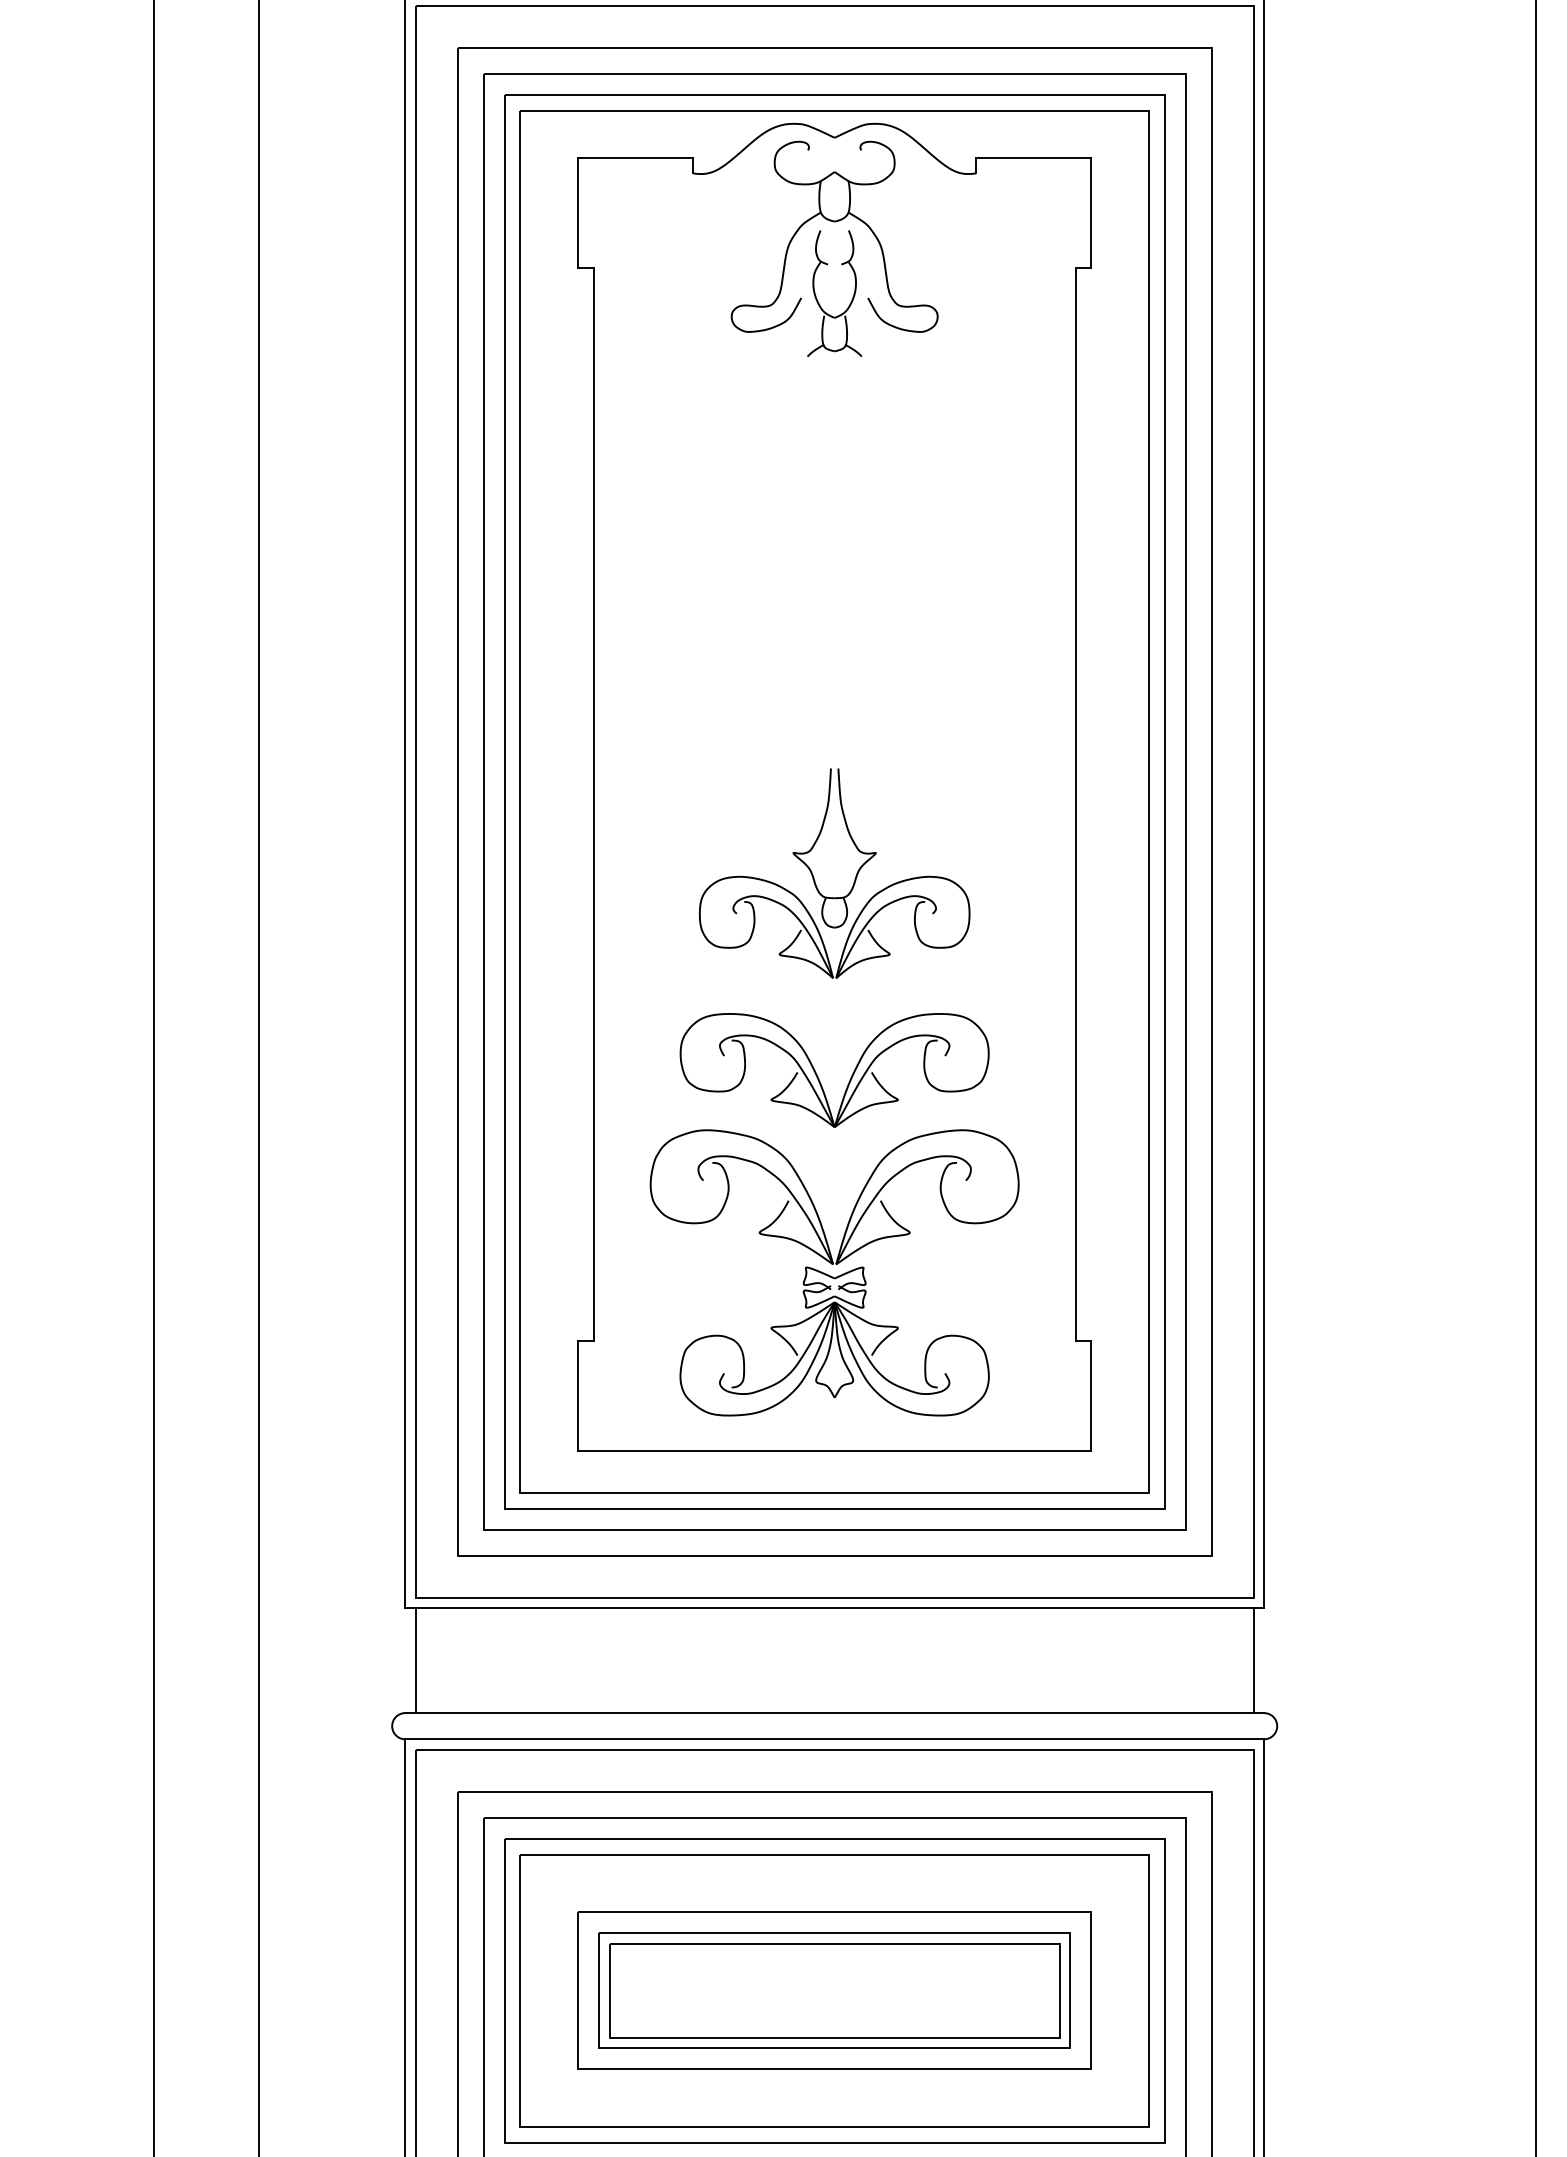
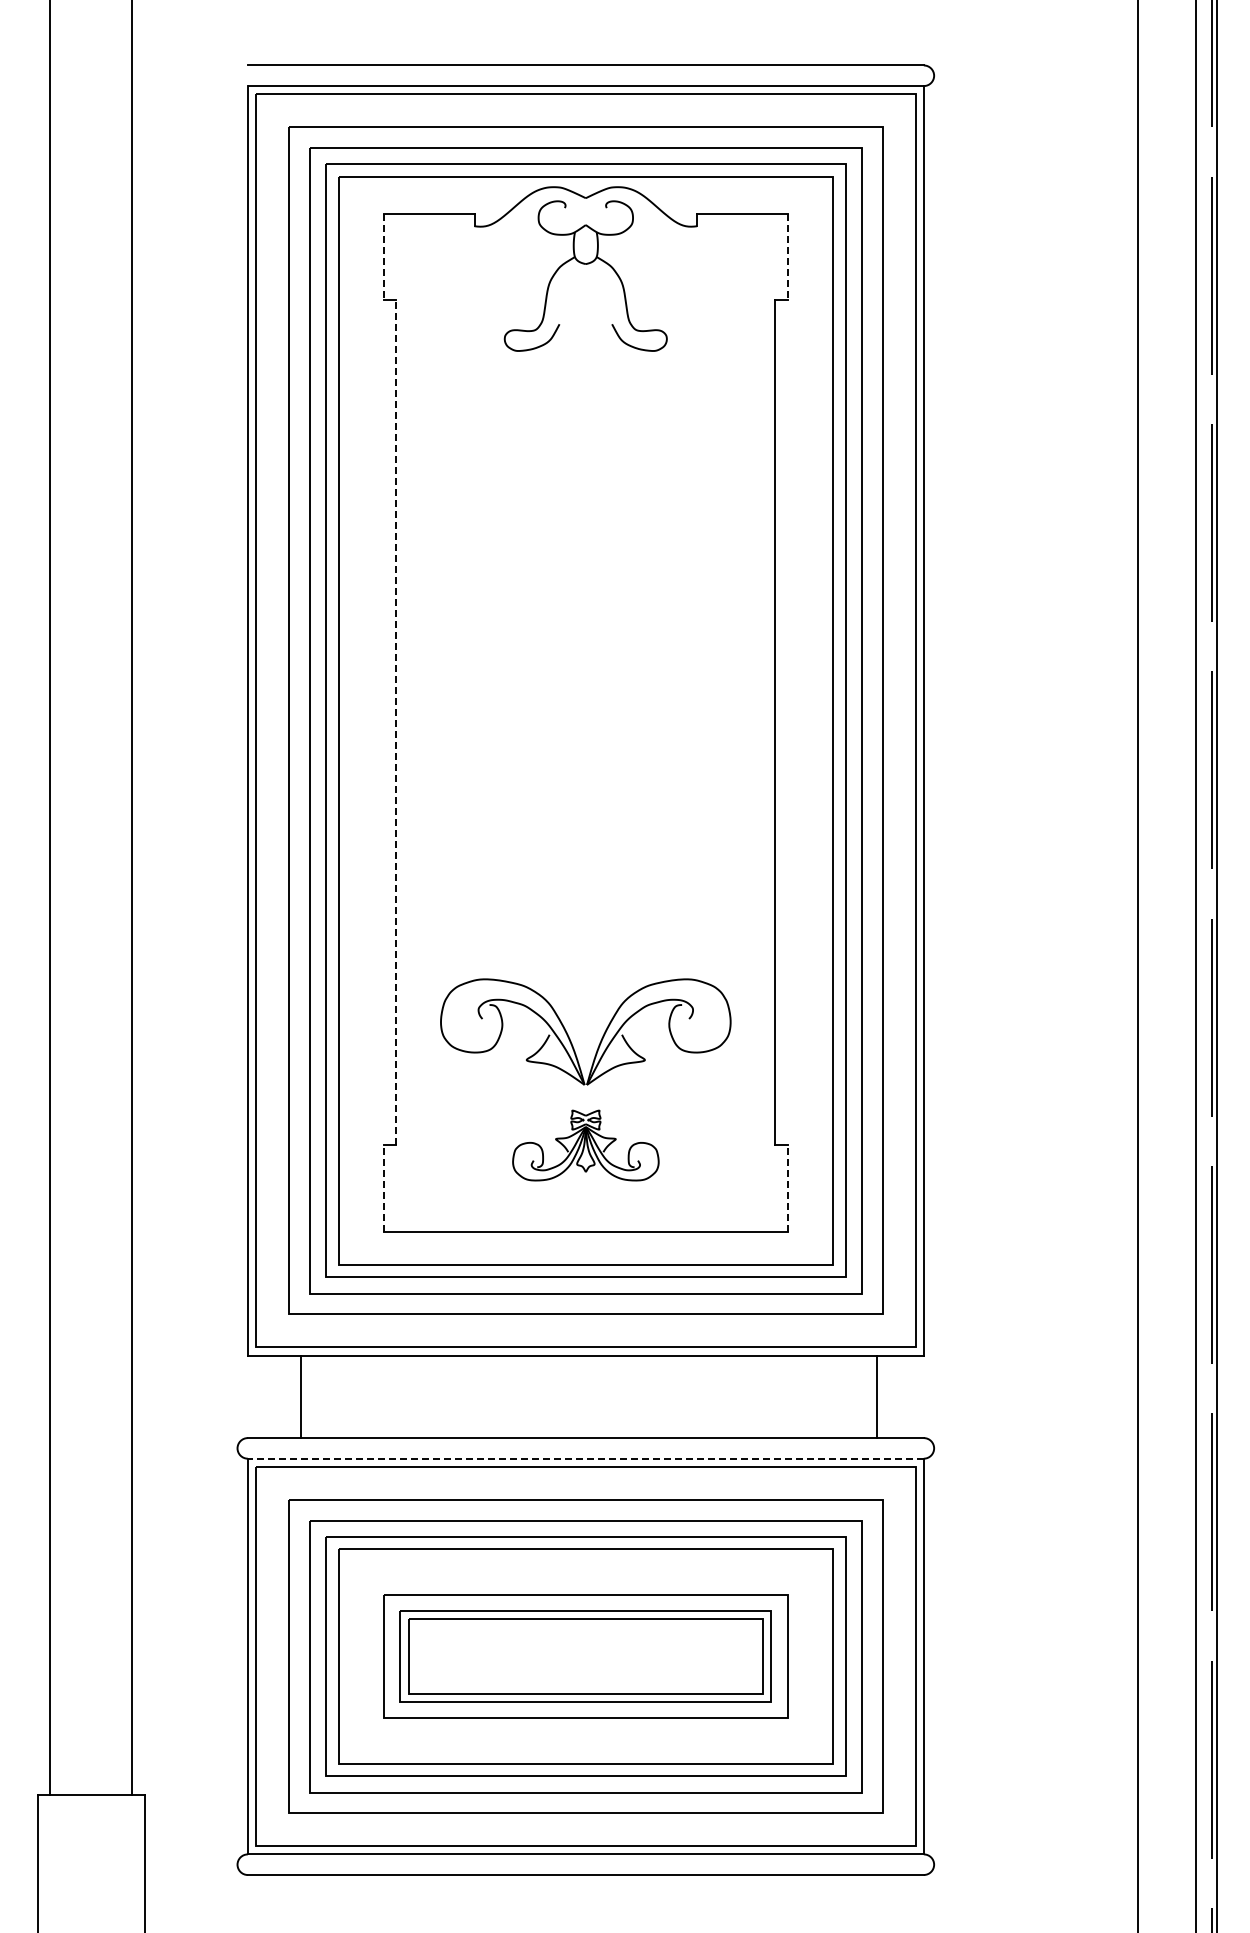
line: (577, 213) -> (383, 257), solid -> dashed
line: (1090, 213) -> (787, 257), solid -> dashed
part: (817, 298) -> (572, 324), removed
line: (594, 803) -> (396, 722), solid -> dashed
part: (815, 878) -> (570, 781), removed
part: (819, 1077) -> (573, 937), removed
part: (834, 1341) -> (585, 1145), size x0.6
line: (577, 1396) -> (383, 1188), solid -> dashed
line: (1090, 1396) -> (787, 1188), solid -> dashed
line: (416, 1660) -> (301, 1396), moved
line: (1253, 1660) -> (876, 1396), moved
line: (834, 1739) -> (585, 1458), solid -> dashed

